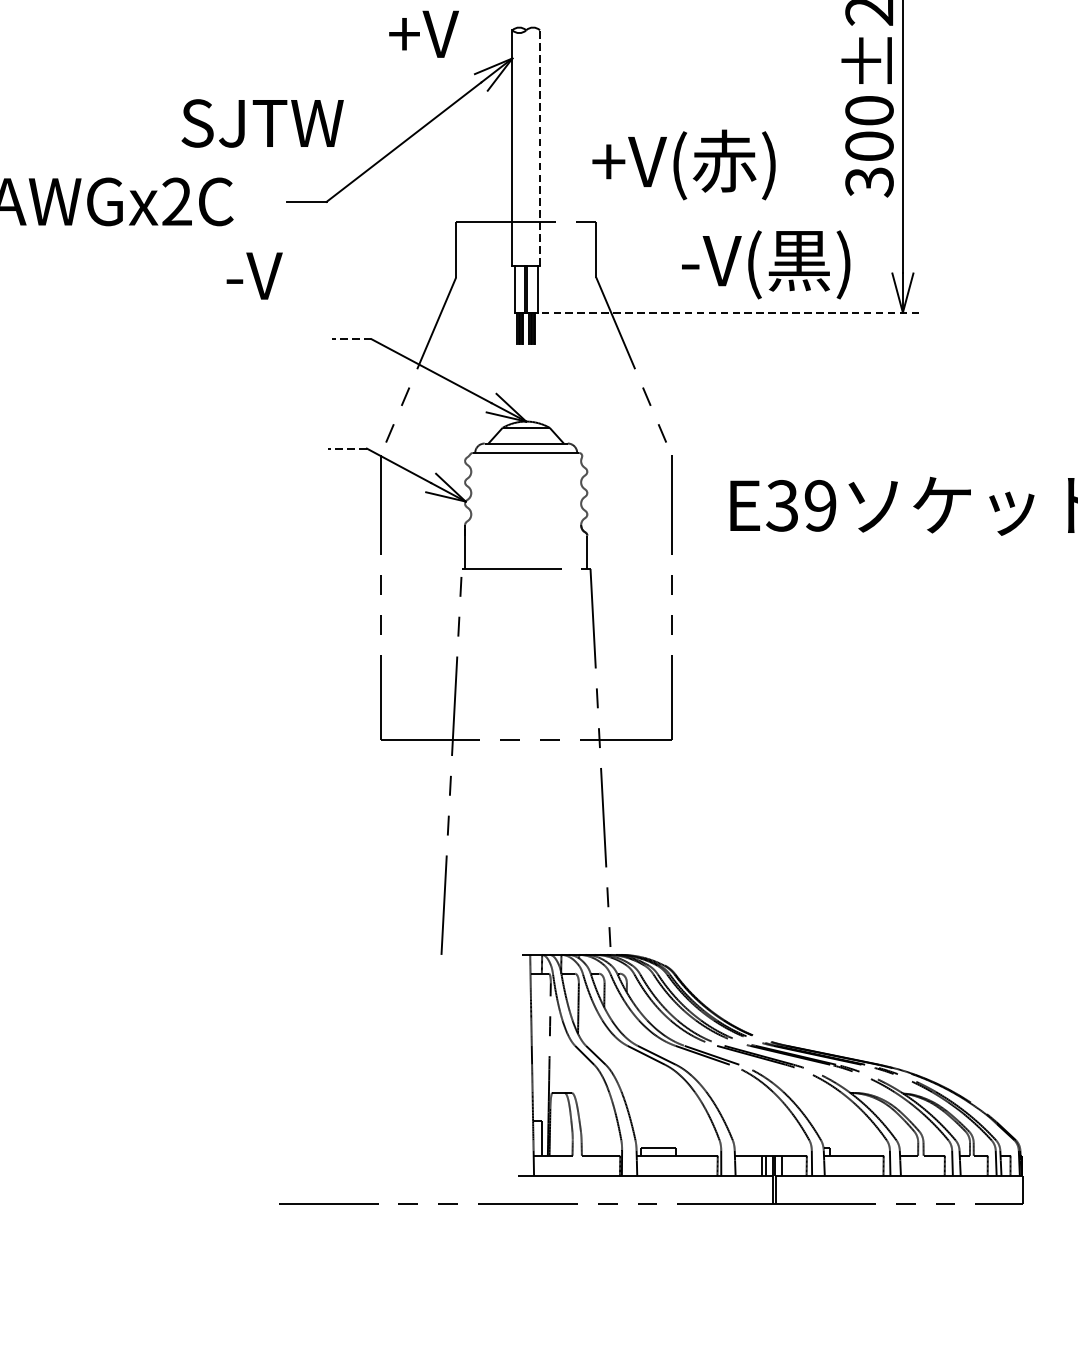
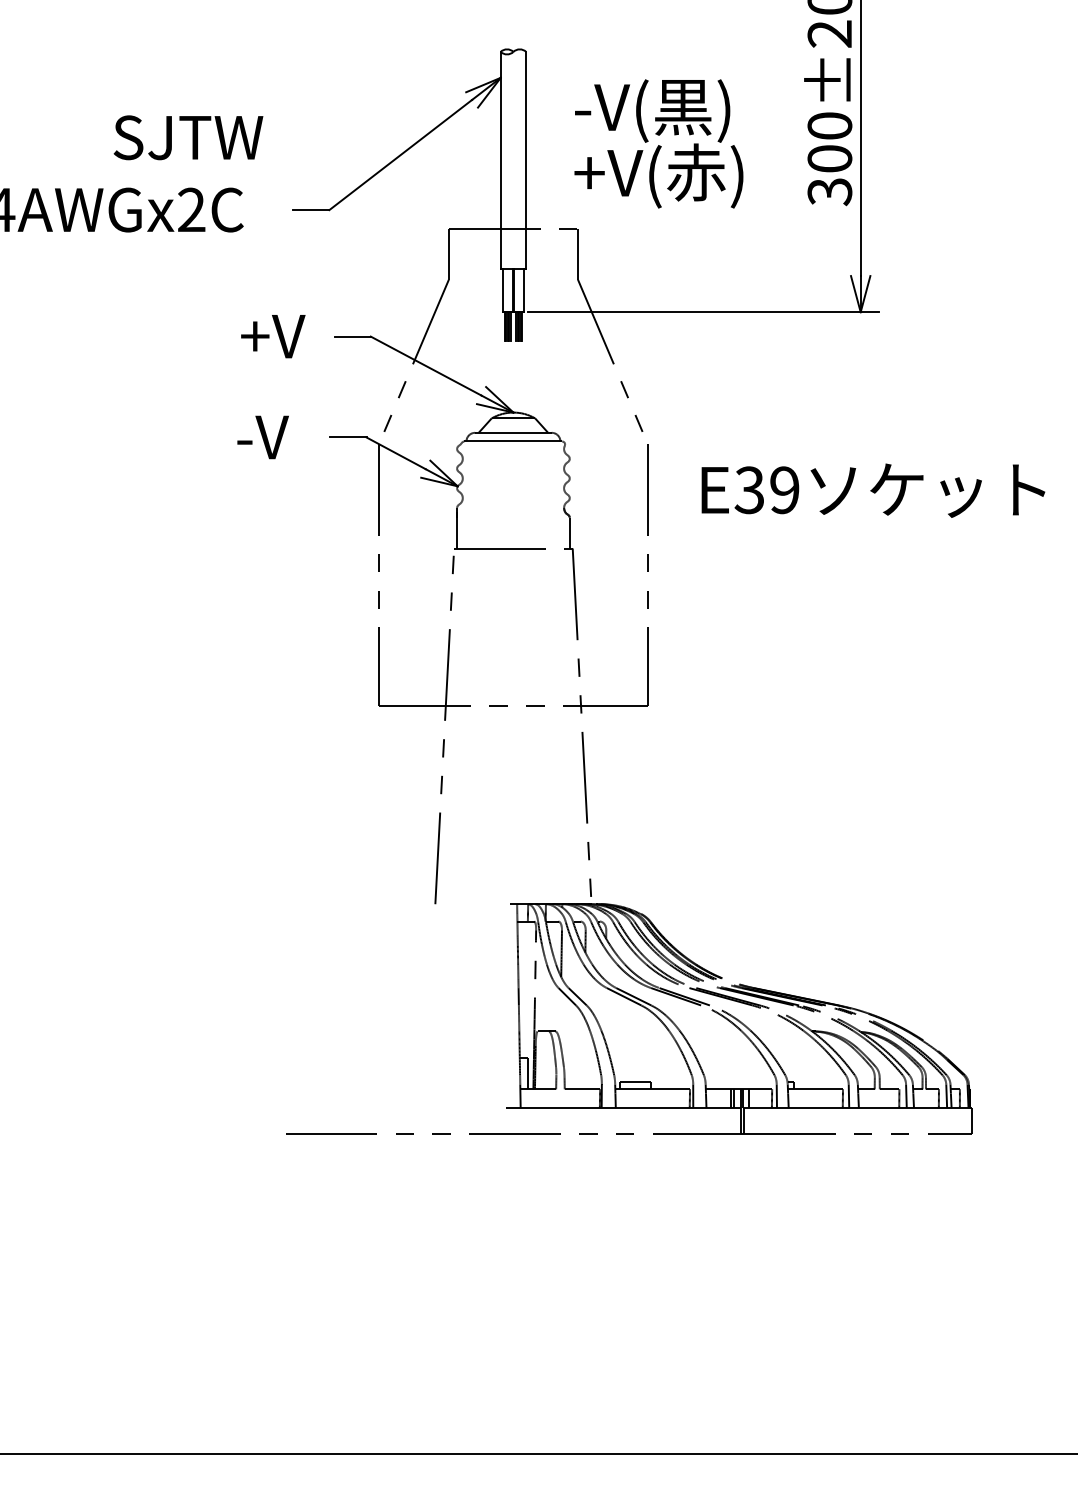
text: (424, 34) -> (273, 336), moved
text: (262, 123) -> (188, 137), moved
line: (540, 147) -> (526, 159), dashed -> solid
text: (766, 264) -> (652, 110), moved
text: (253, 276) -> (262, 437), moved
line: (732, 313) -> (703, 312), dashed -> solid
line: (351, 339) -> (352, 336), dashed -> solid
line: (347, 448) -> (348, 437), dashed -> solid

